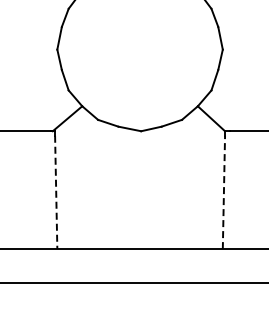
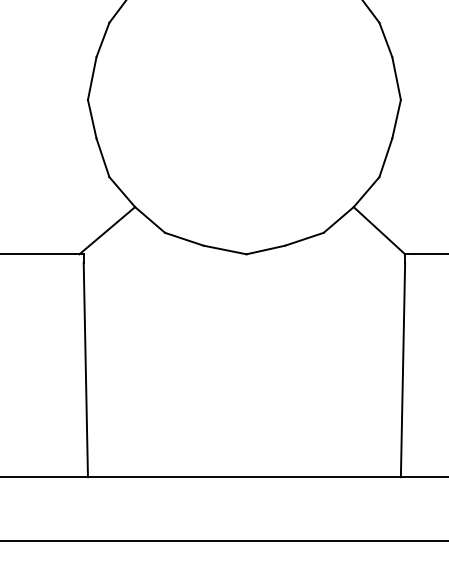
line: (56, 192) -> (86, 370), dashed -> solid
line: (223, 192) -> (402, 370), dashed -> solid

